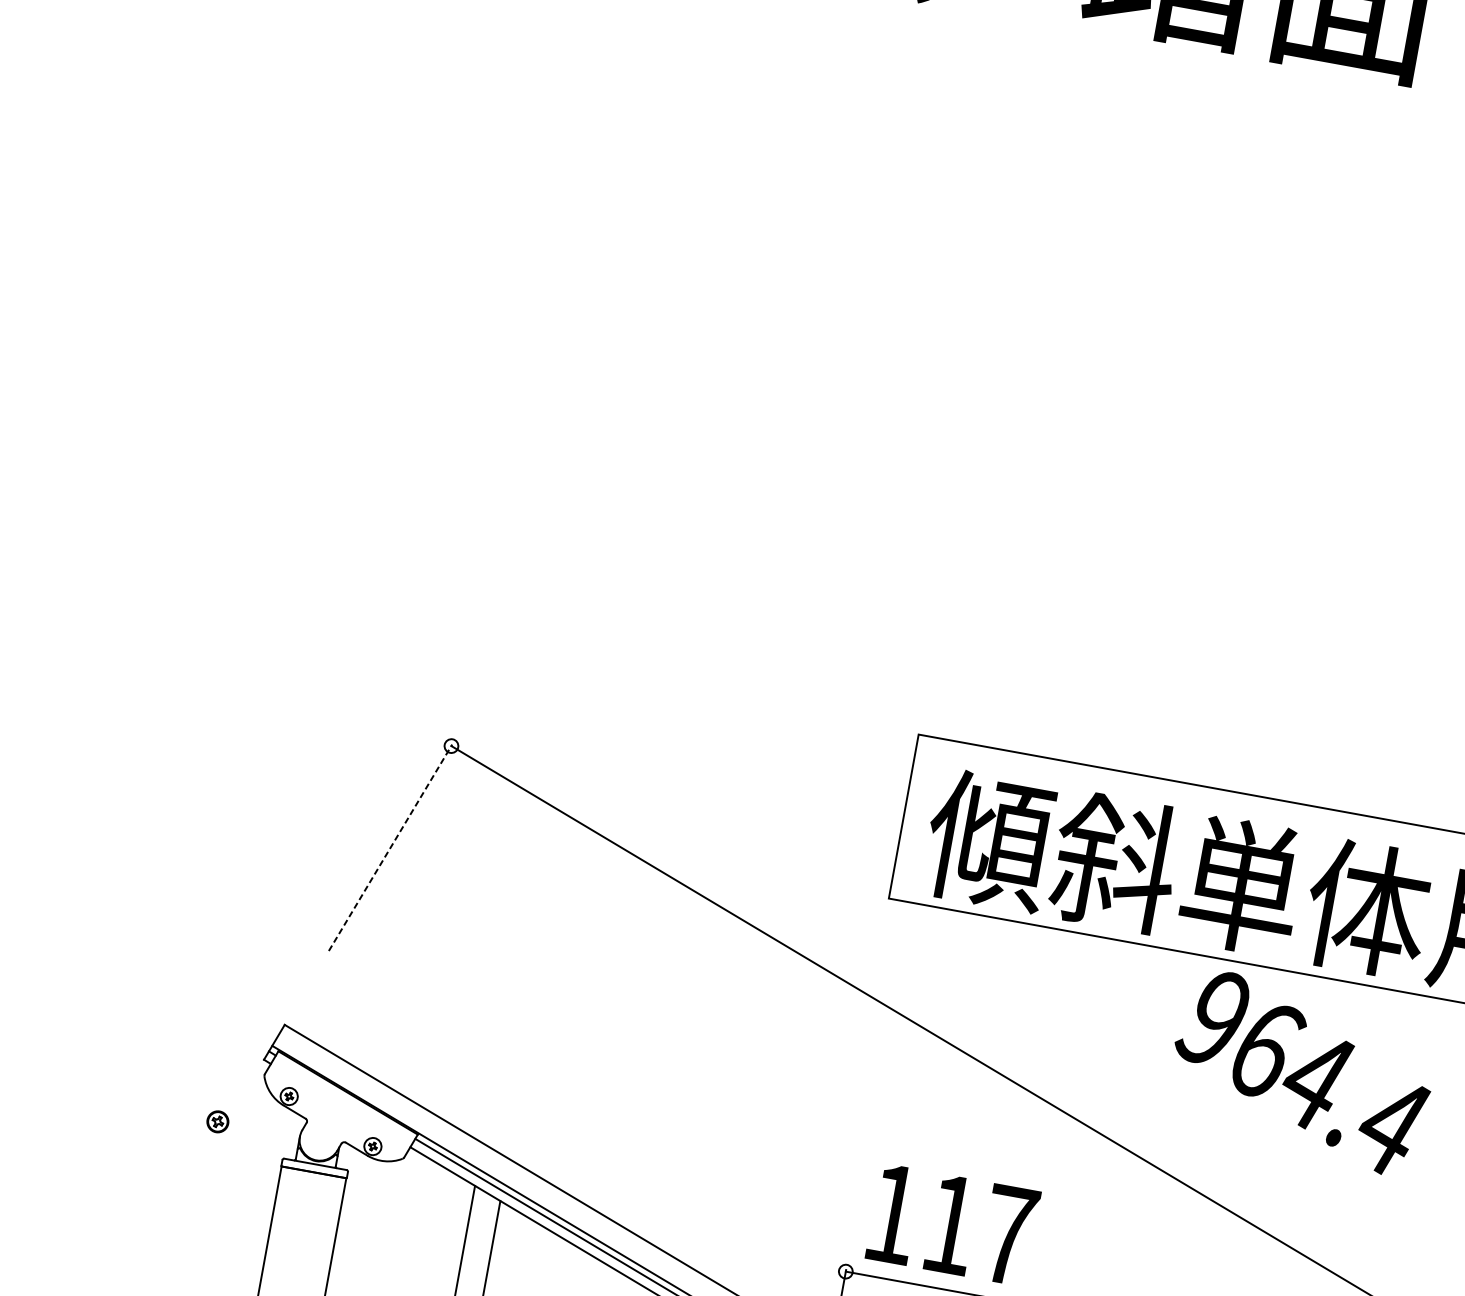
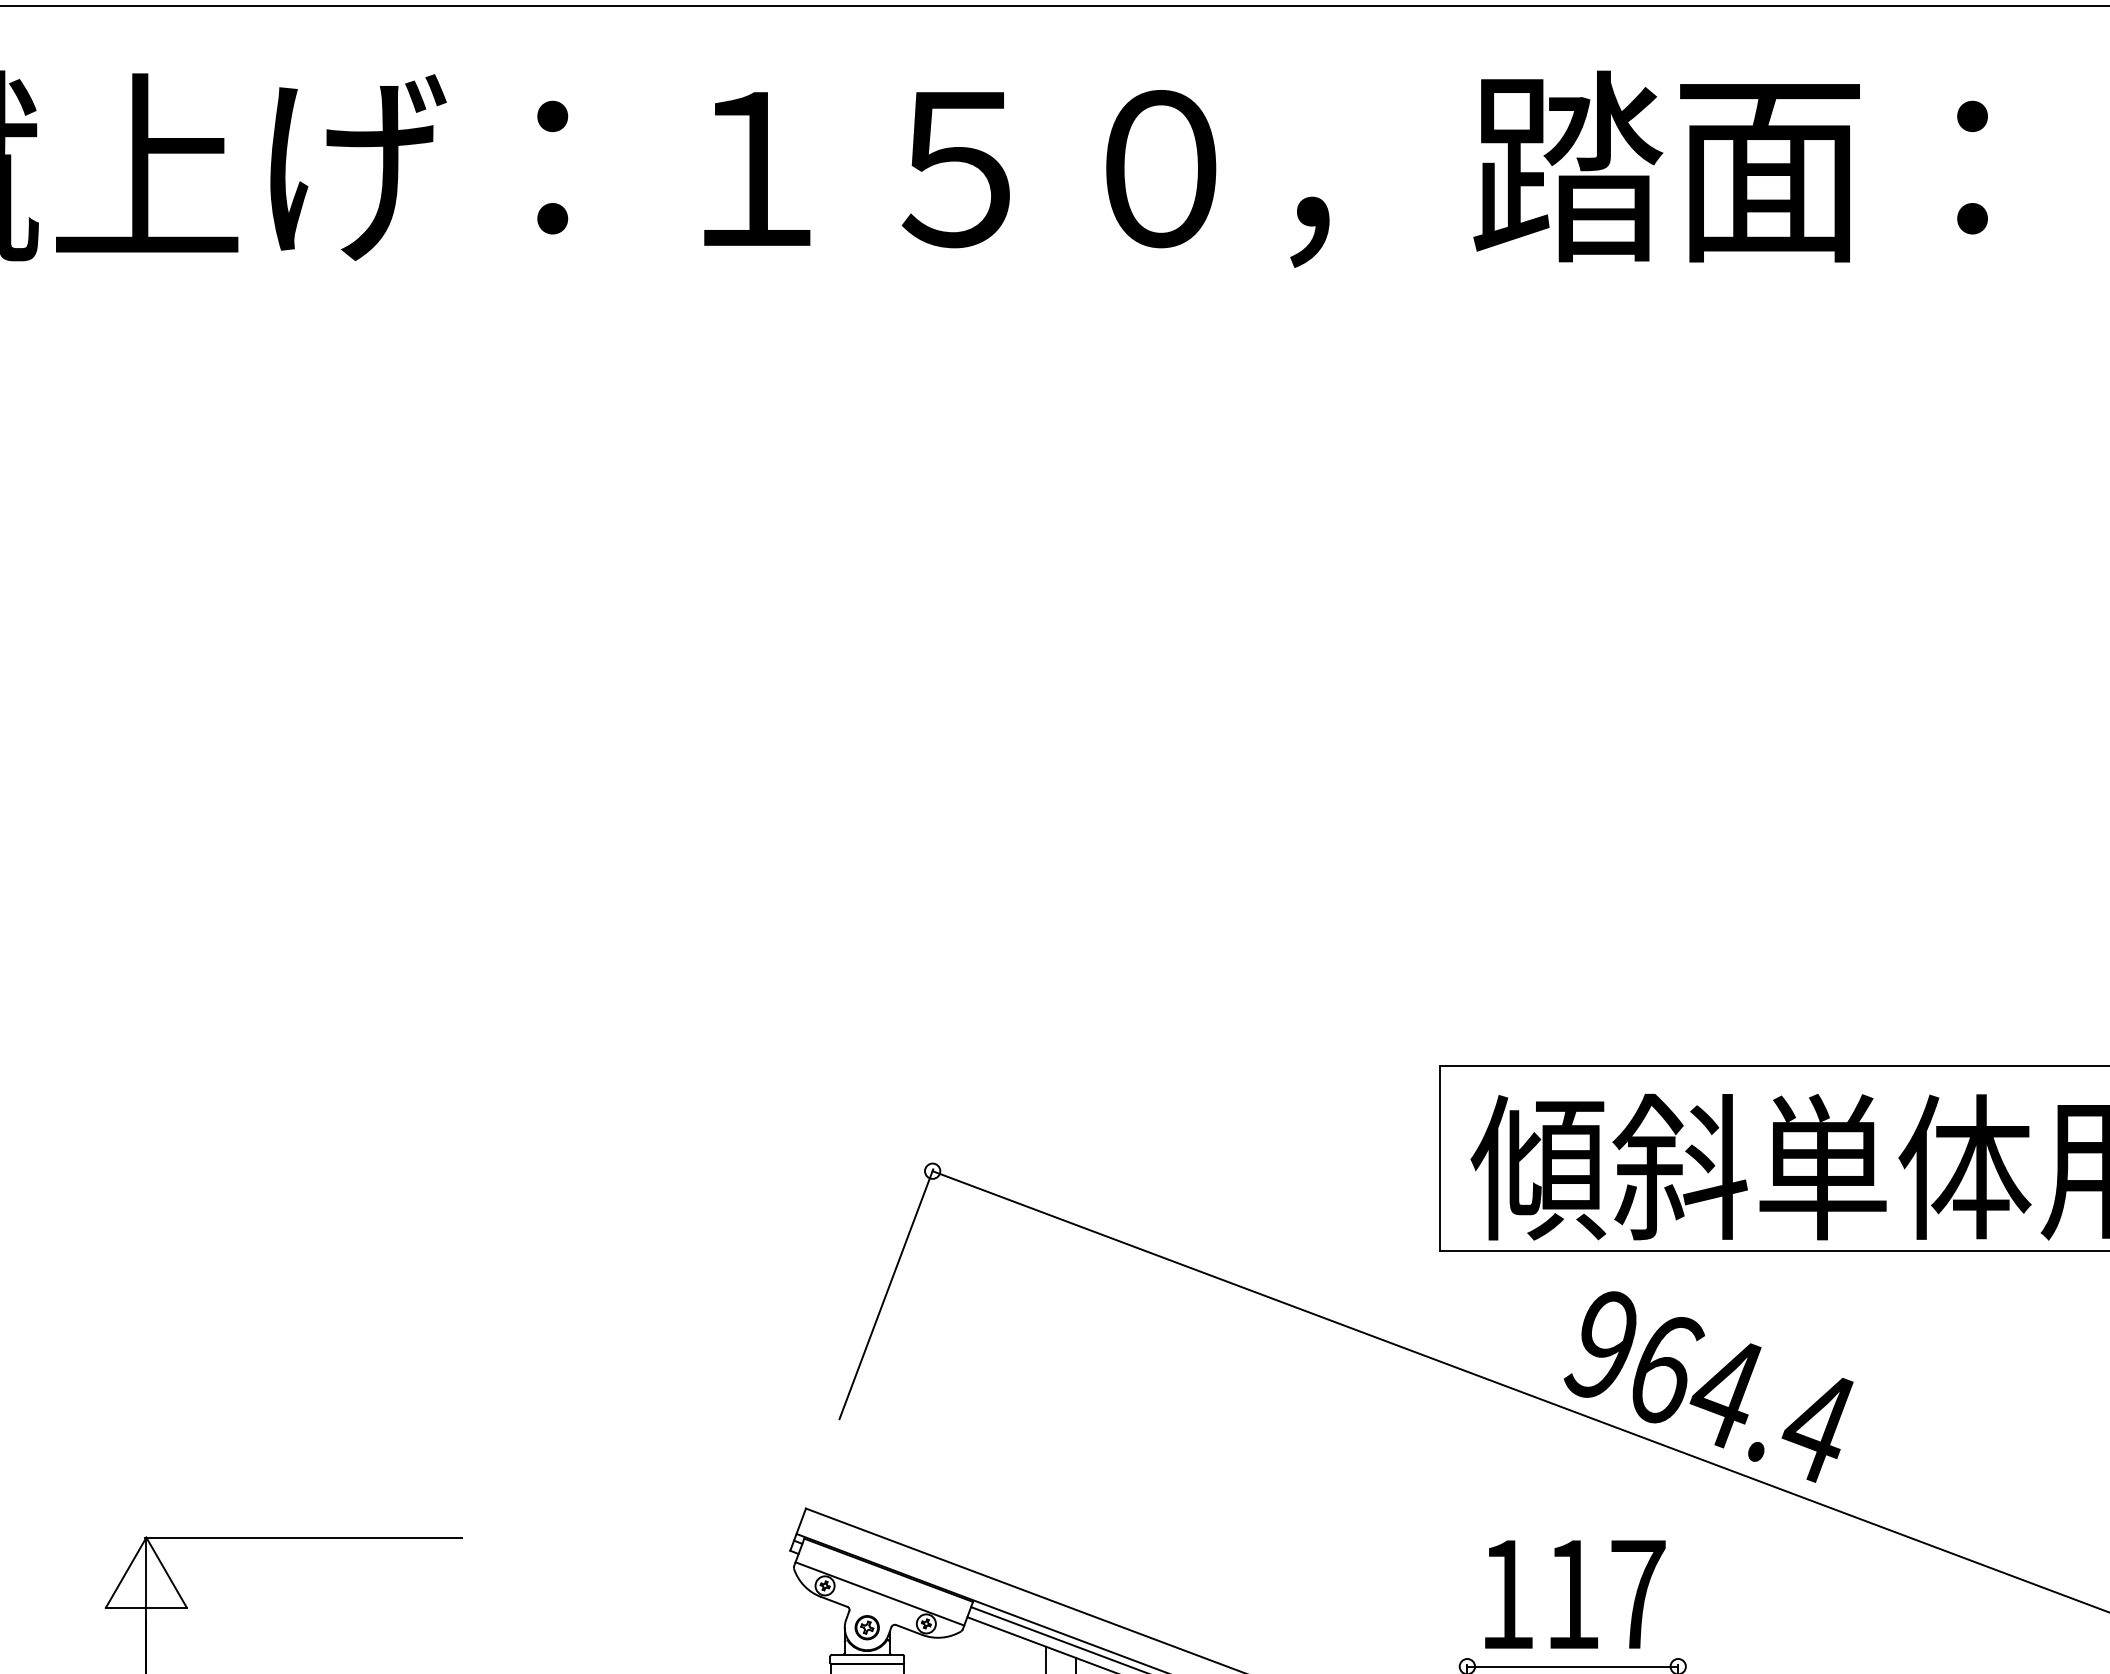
line: (390, 847) -> (886, 1293), dashed -> solid
text: (1301, 1072) -> (1708, 1386), moved
line: (336, 1112) -> (879, 1593), added
part: (217, 1121) -> (866, 1627), moved

